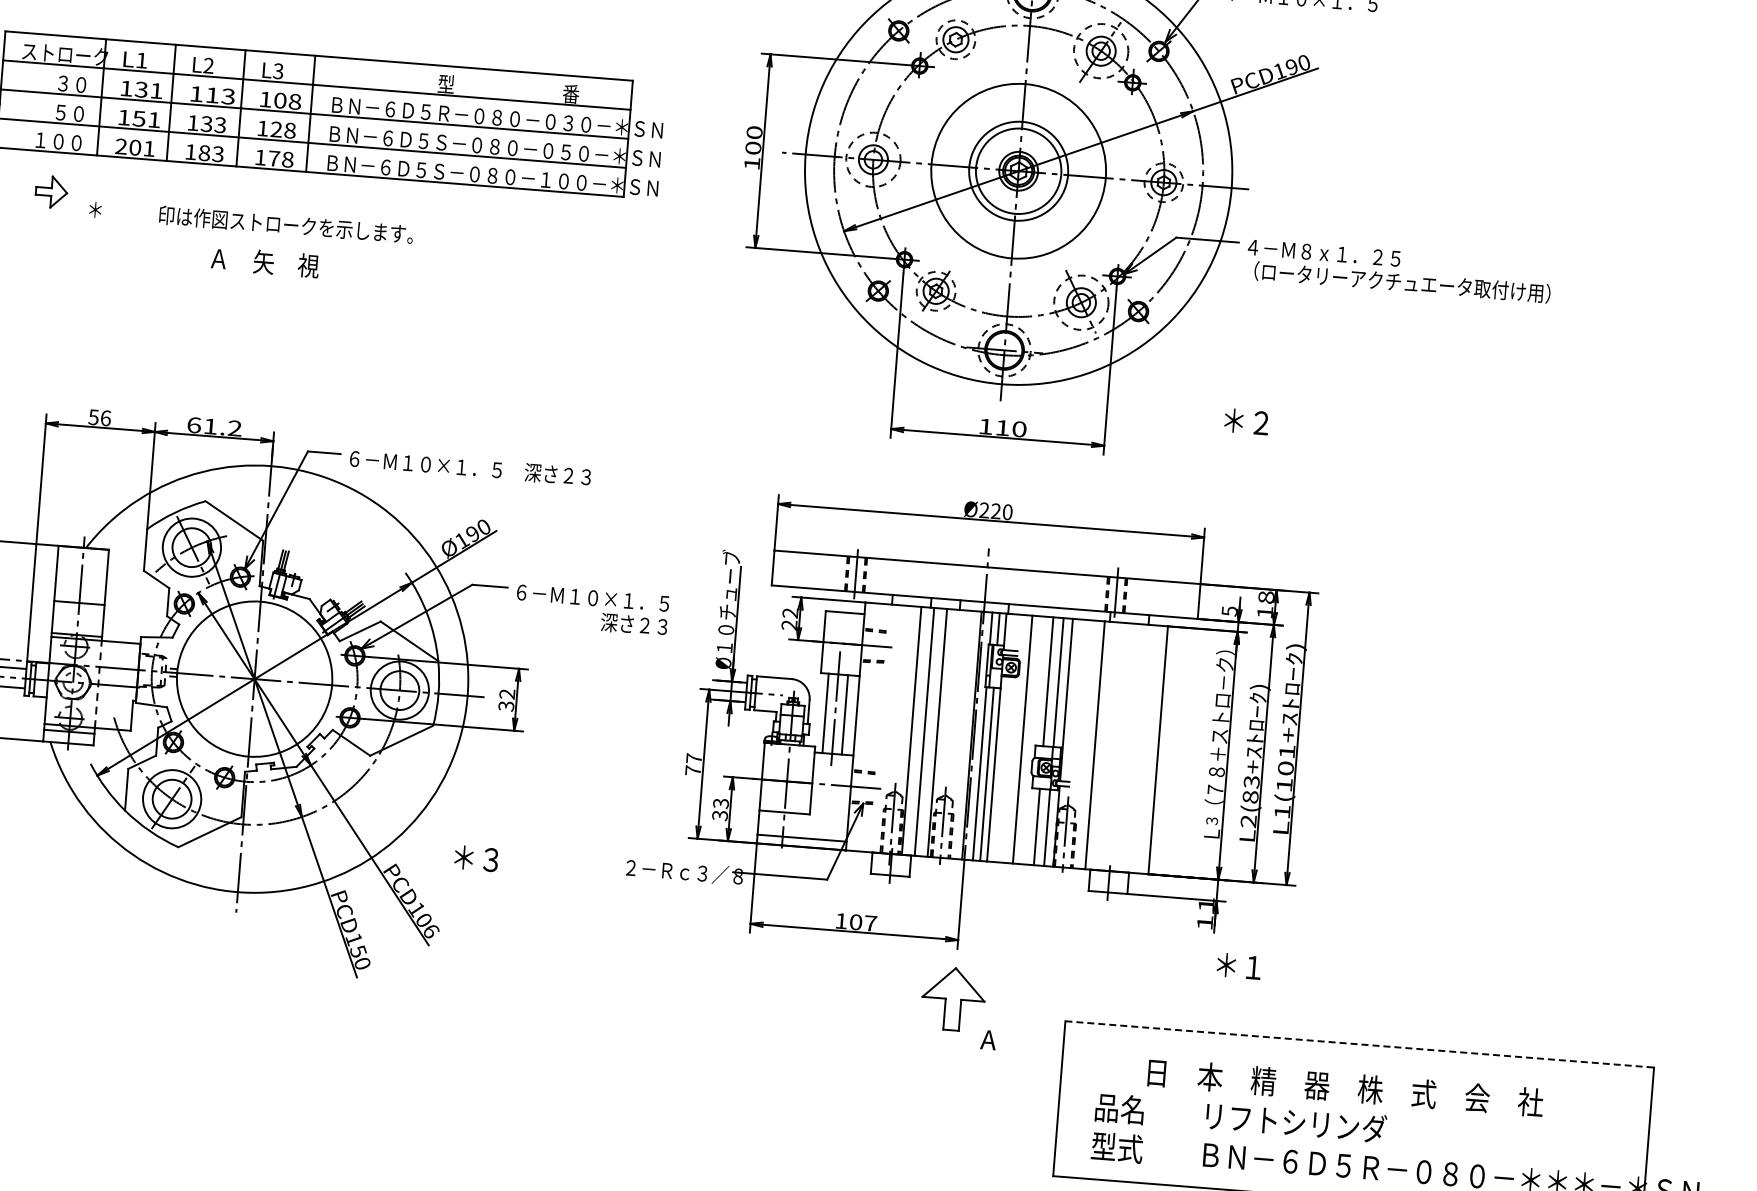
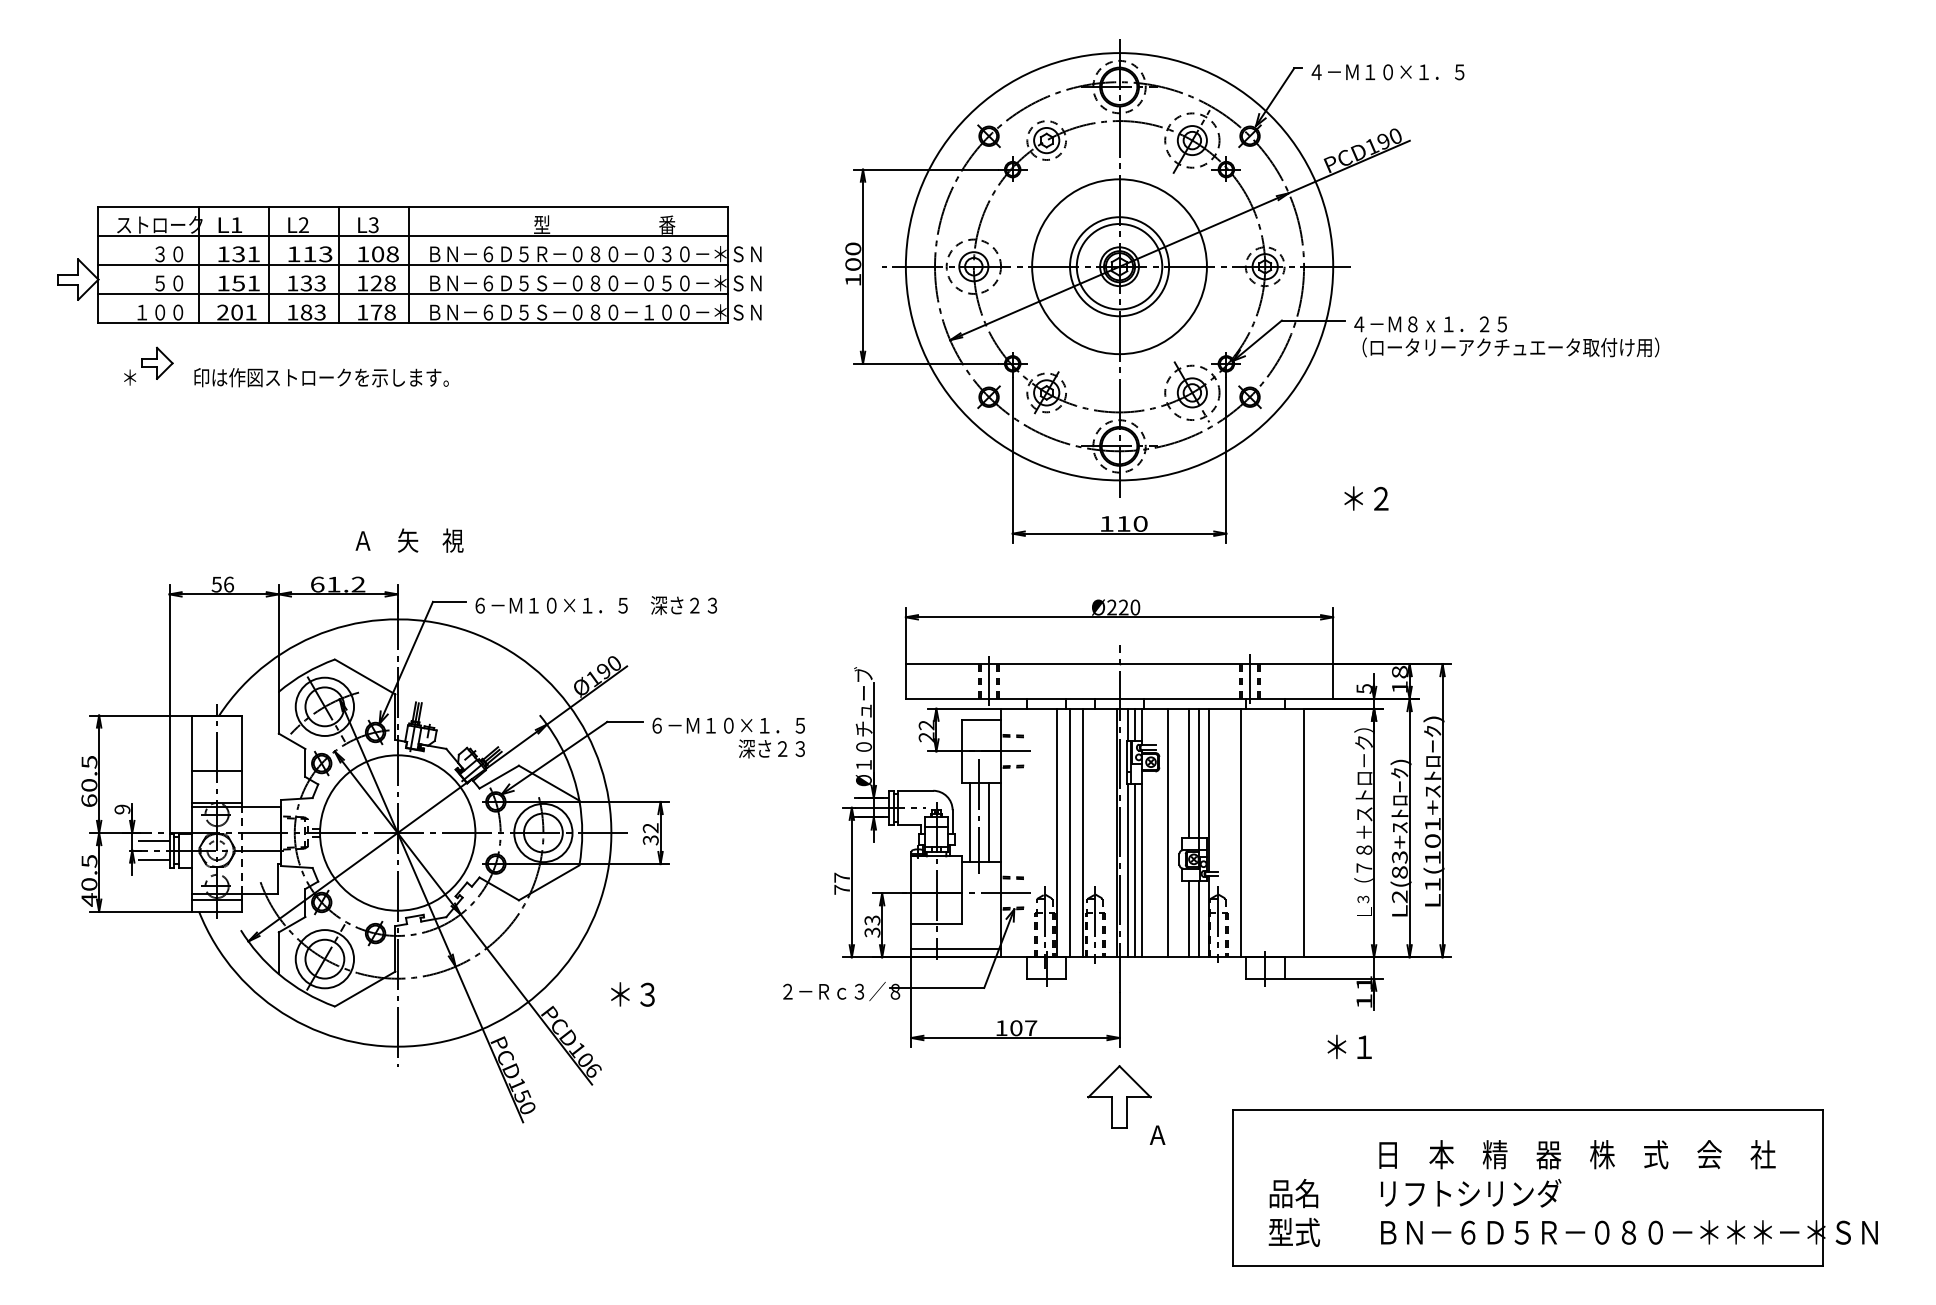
text: (251, 221) -> (286, 377), moved
text: (265, 262) -> (409, 540), moved
text: (1238, 965) -> (1349, 1046), moved
line: (1360, 1044) -> (1528, 1110), dashed -> solid
text: (1345, 1087) -> (1577, 1154), moved

